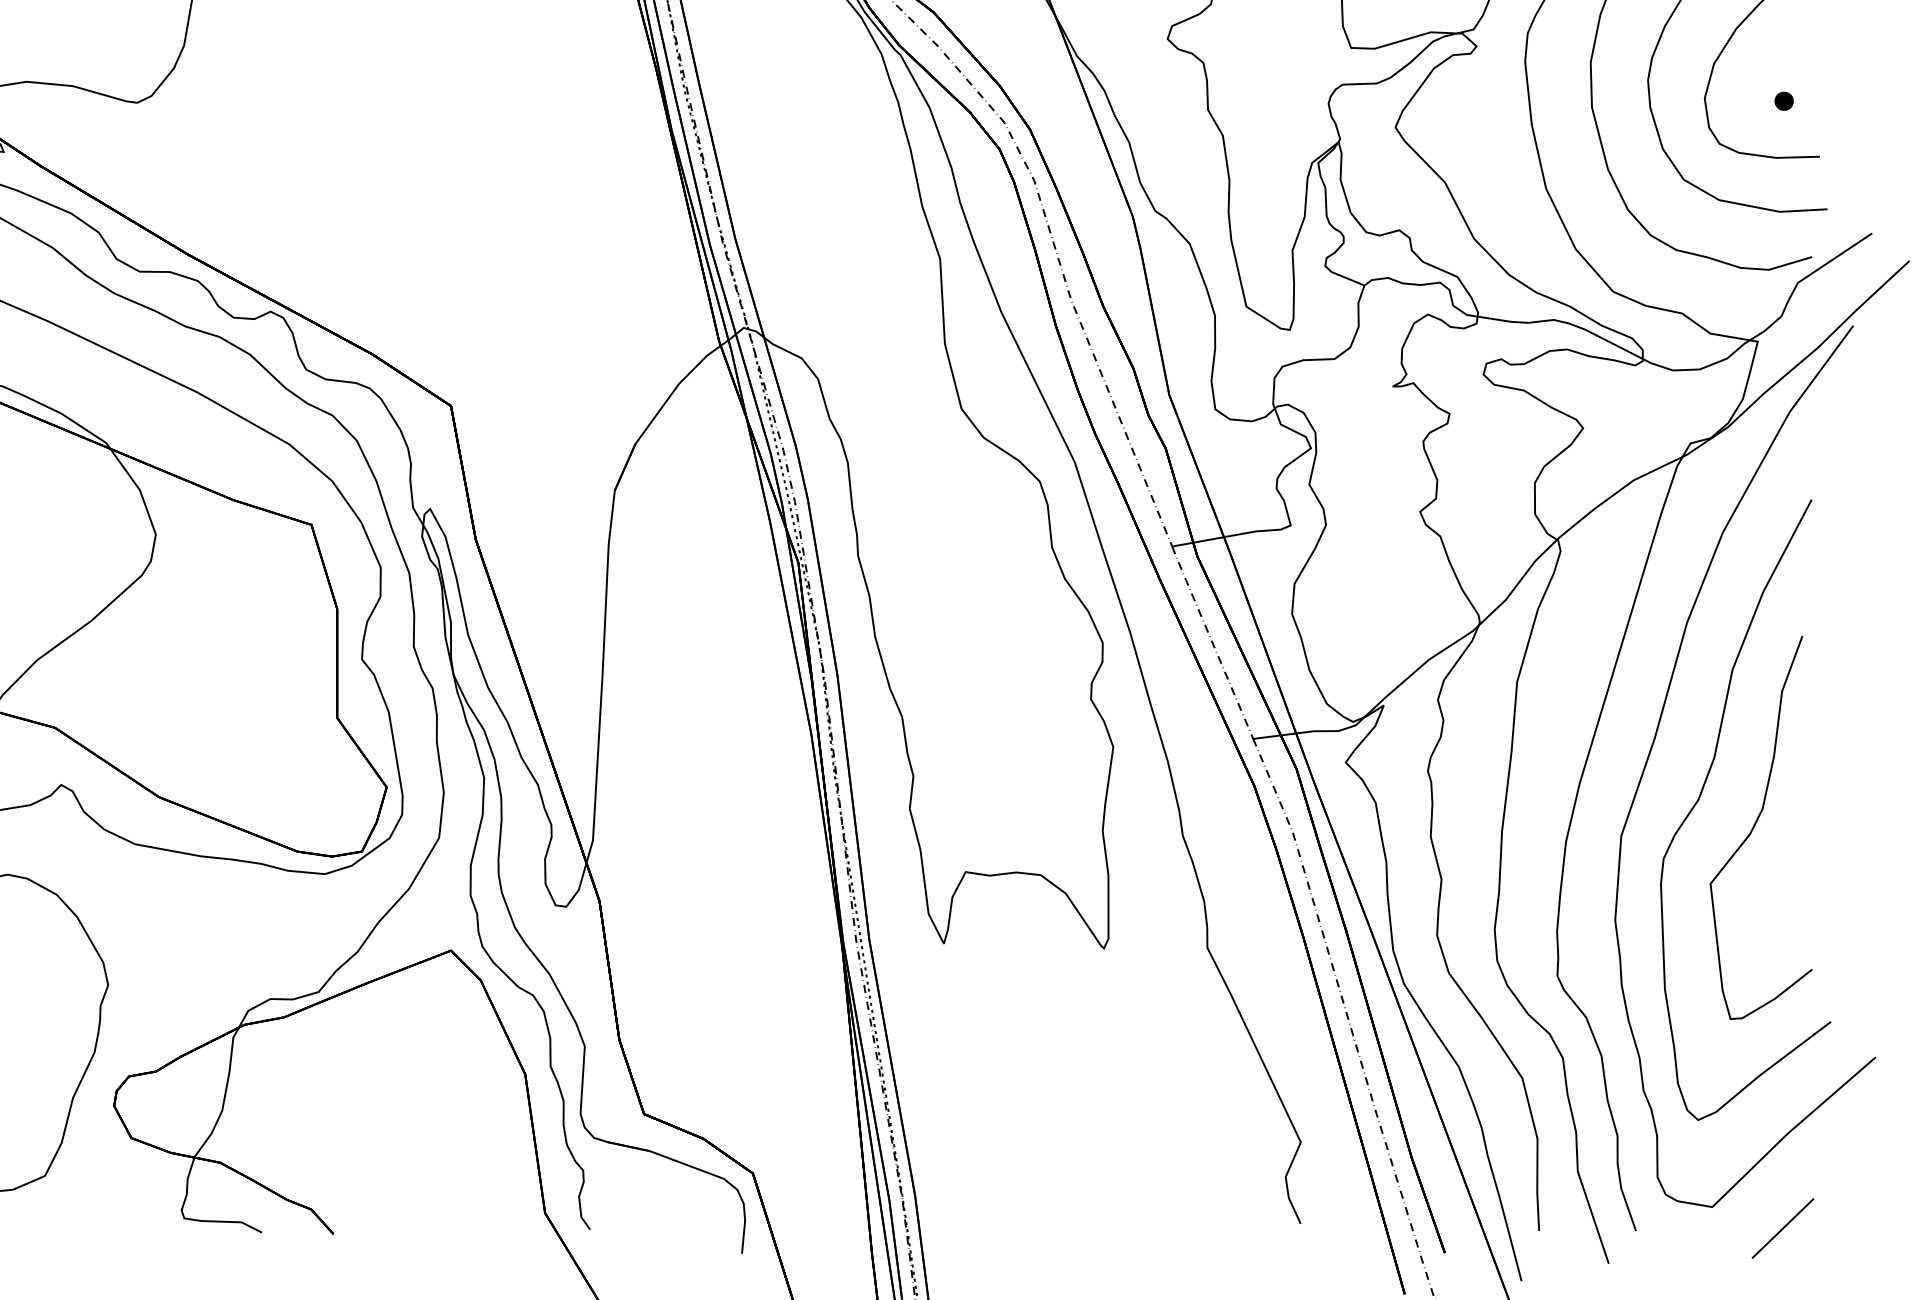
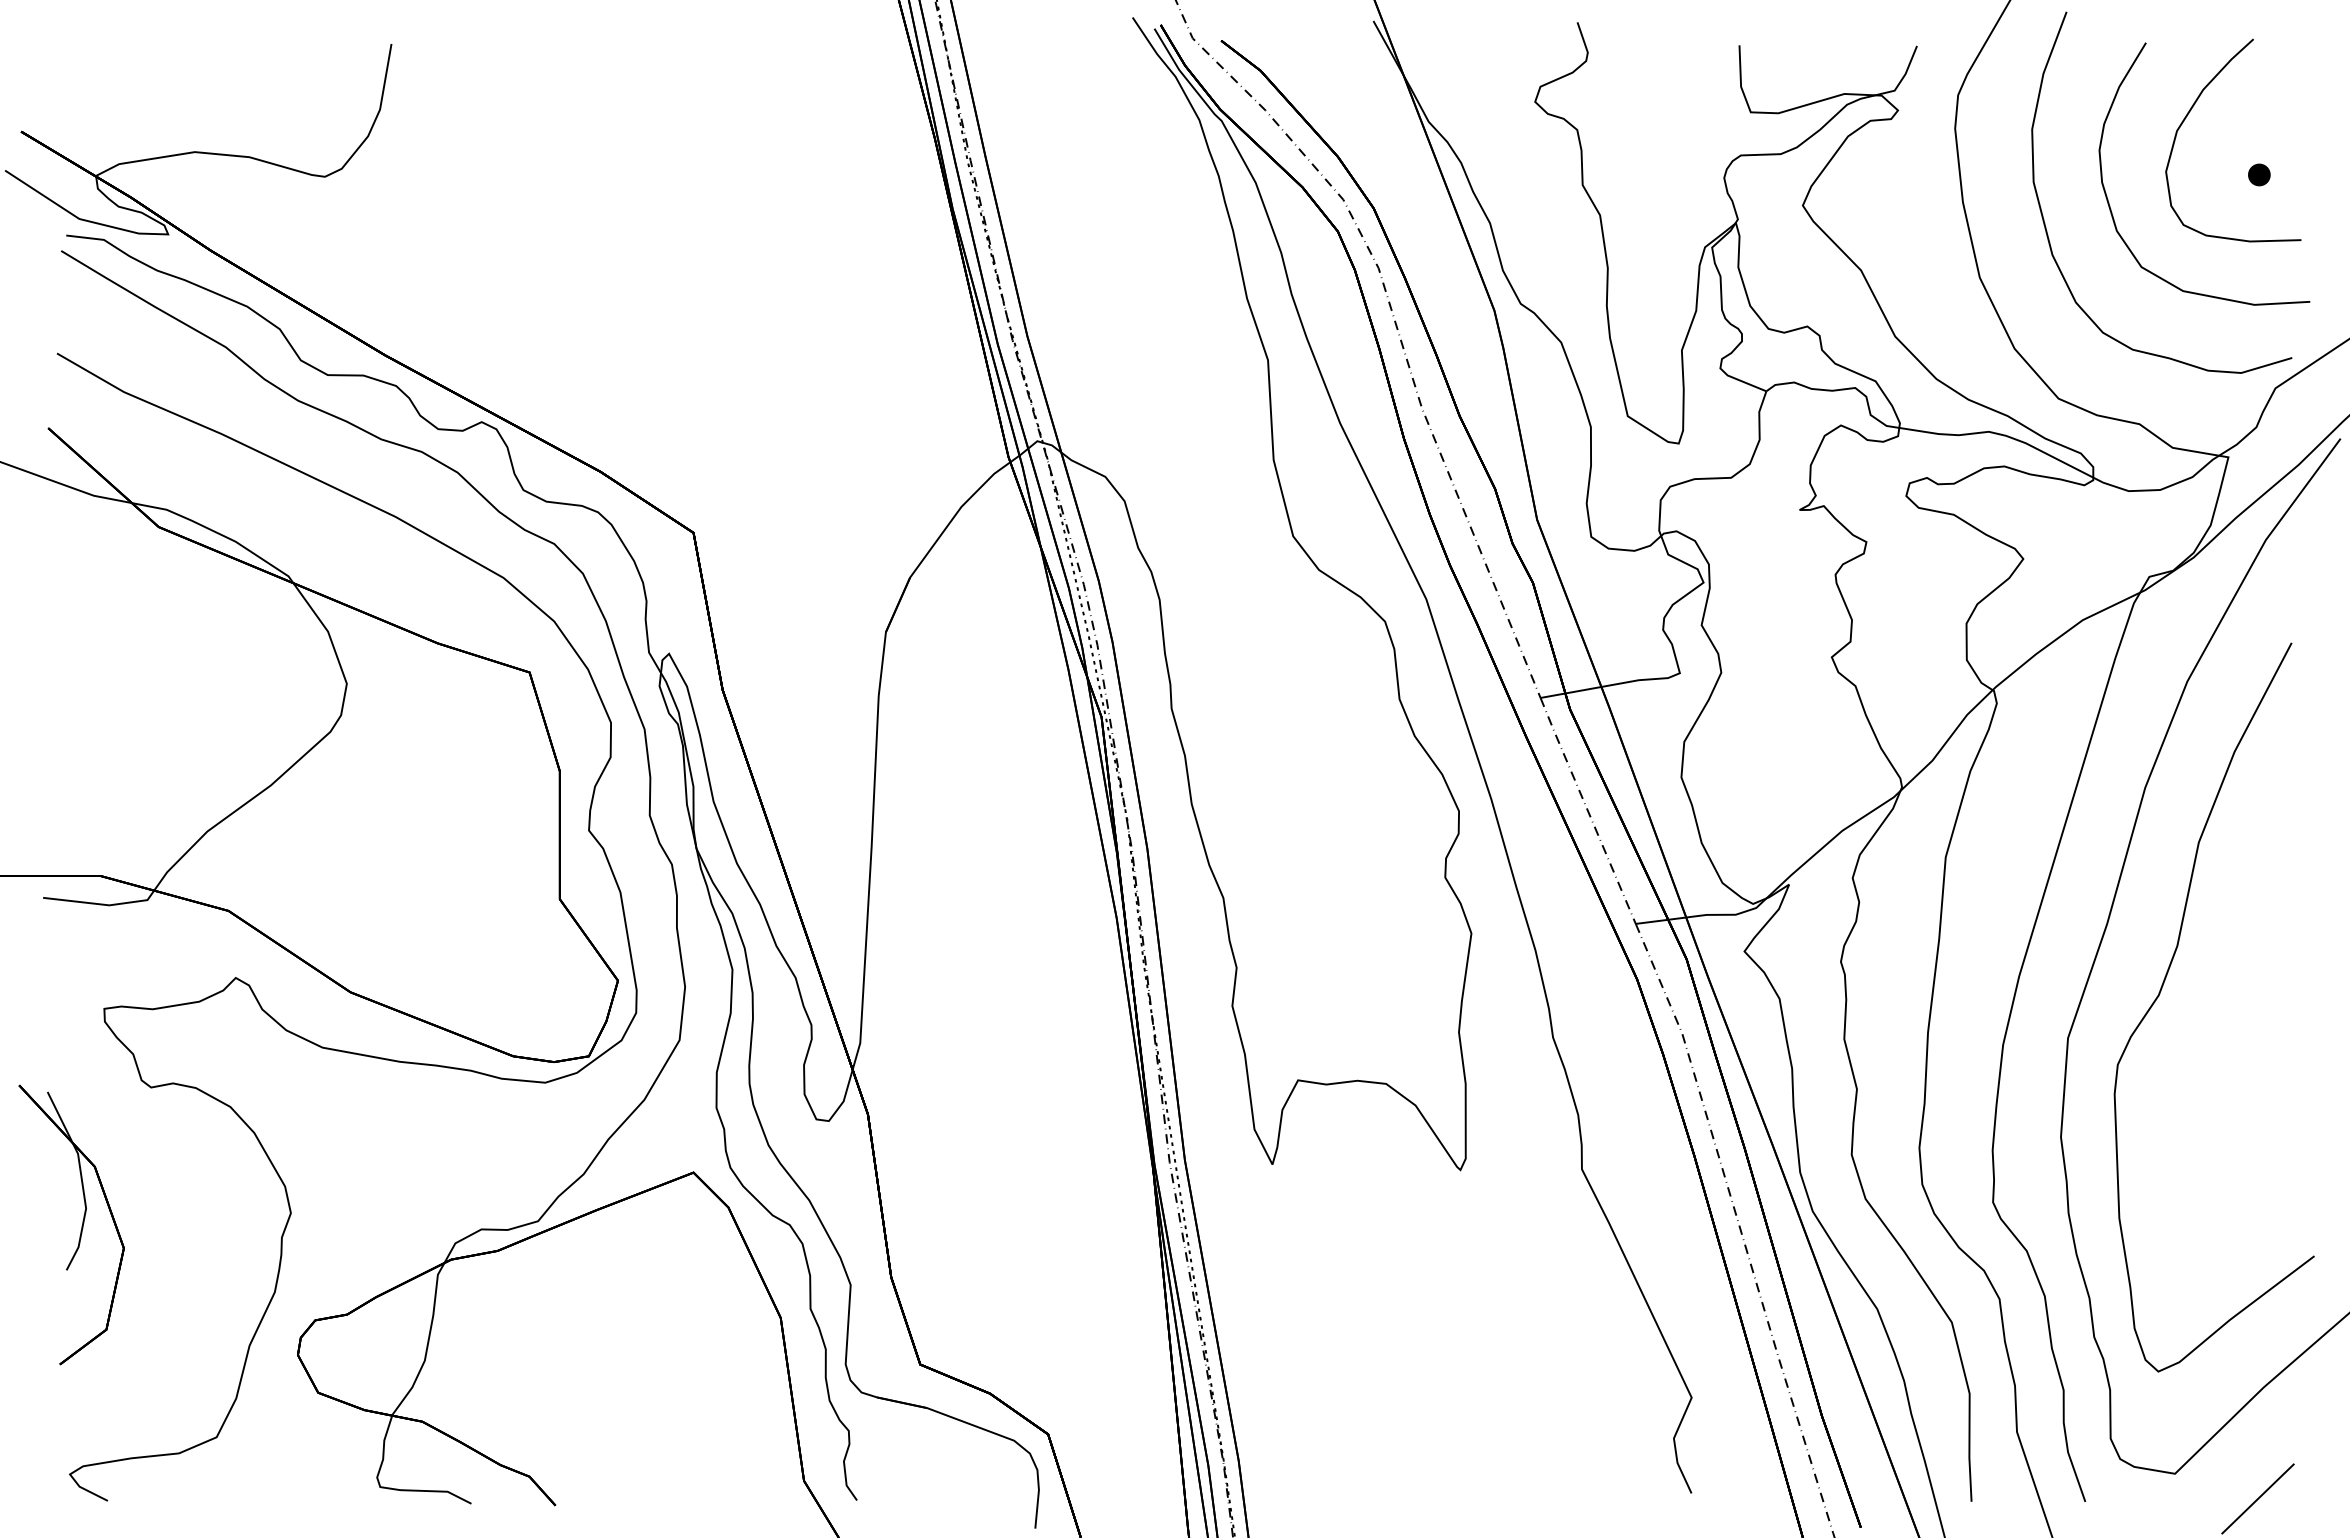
curve: (1755, 825) -> (2225, 1025), removed

